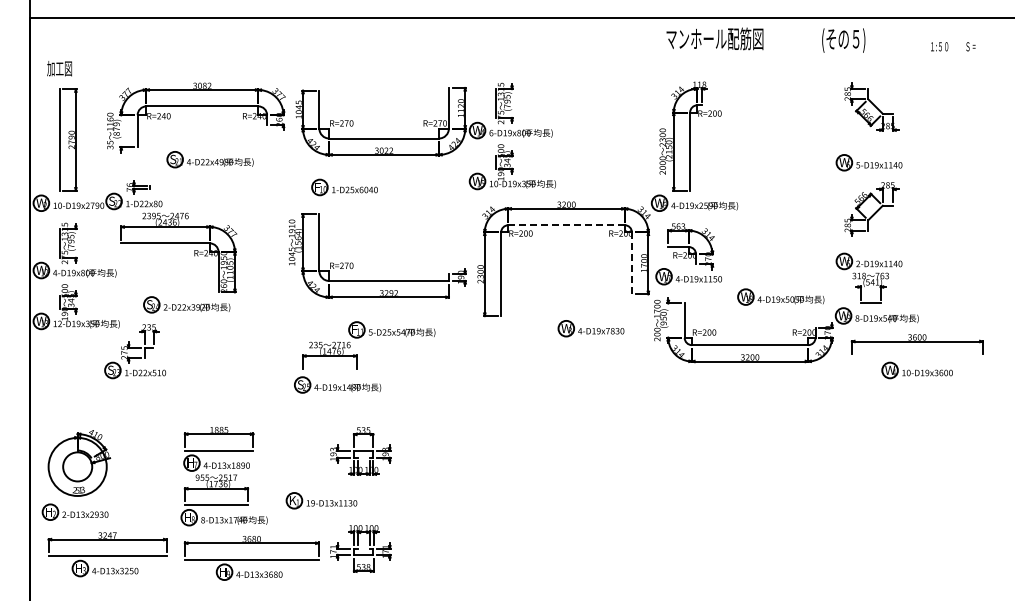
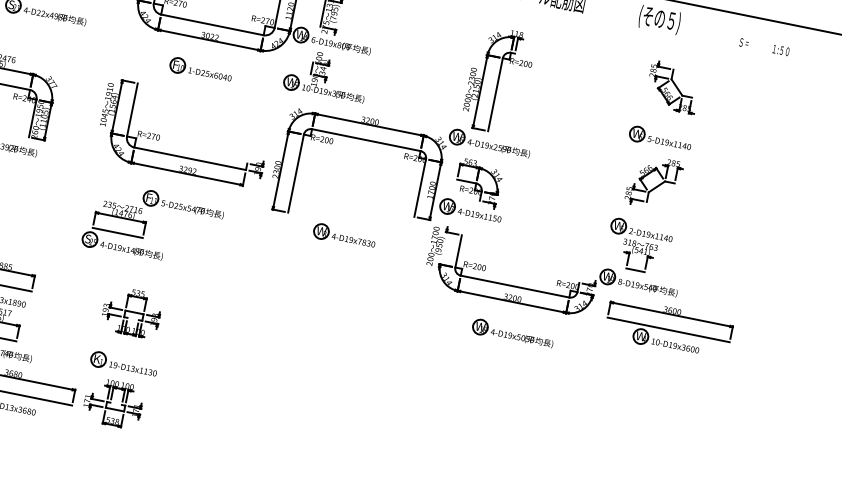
text: (939, 46) -> (747, 43), １:５０ -> Ｓ =
text: (974, 46) -> (780, 50), Ｓ = -> １:５０
part: (344, 187) -> (200, 70), moved
line: (567, 225) -> (367, 140), dashed -> solid
line: (631, 263) -> (419, 188), dashed -> solid
part: (780, 296) -> (512, 333), moved
part: (590, 328) -> (344, 235), moved
line: (916, 357) -> (667, 329), added
line: (329, 372) -> (117, 232), added
part: (321, 500) -> (123, 364), moved

